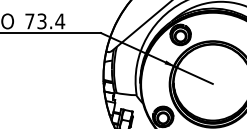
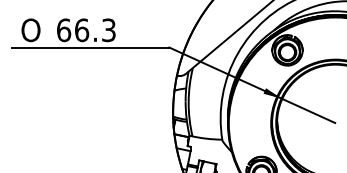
text: (45, 21) -> (87, 30), 73.4 -> 66.3

